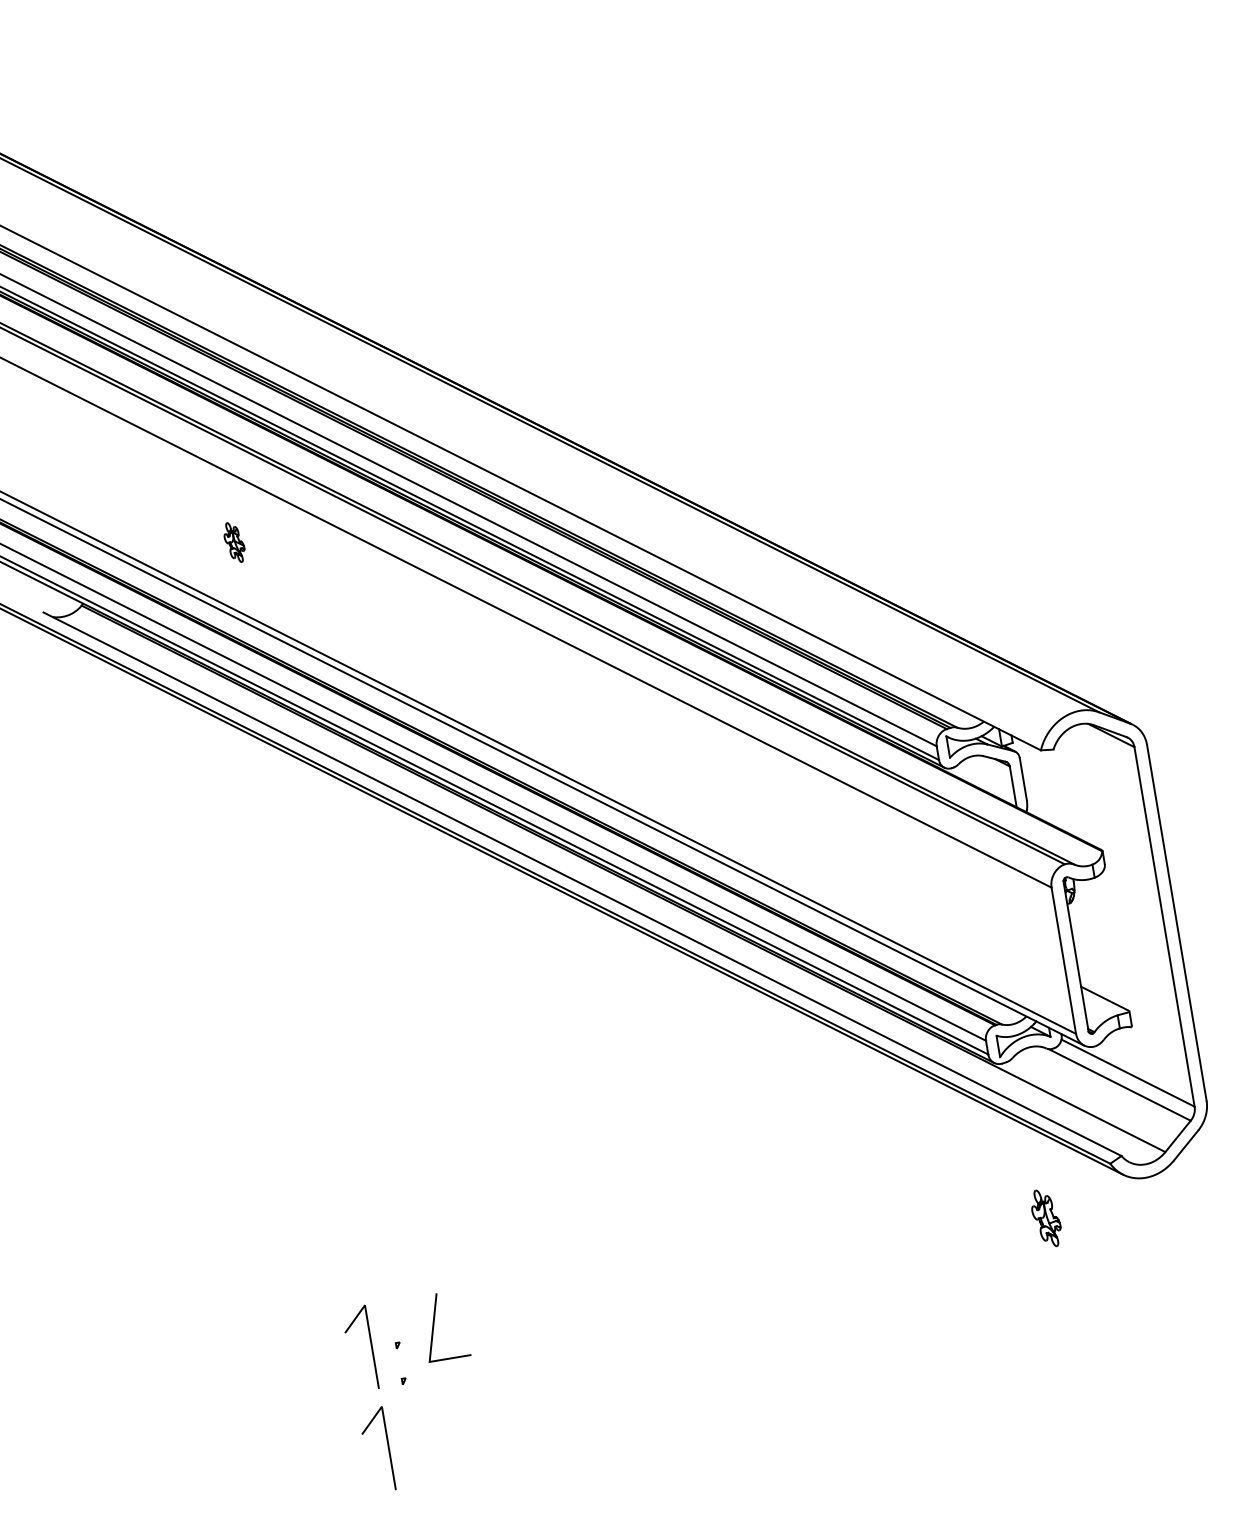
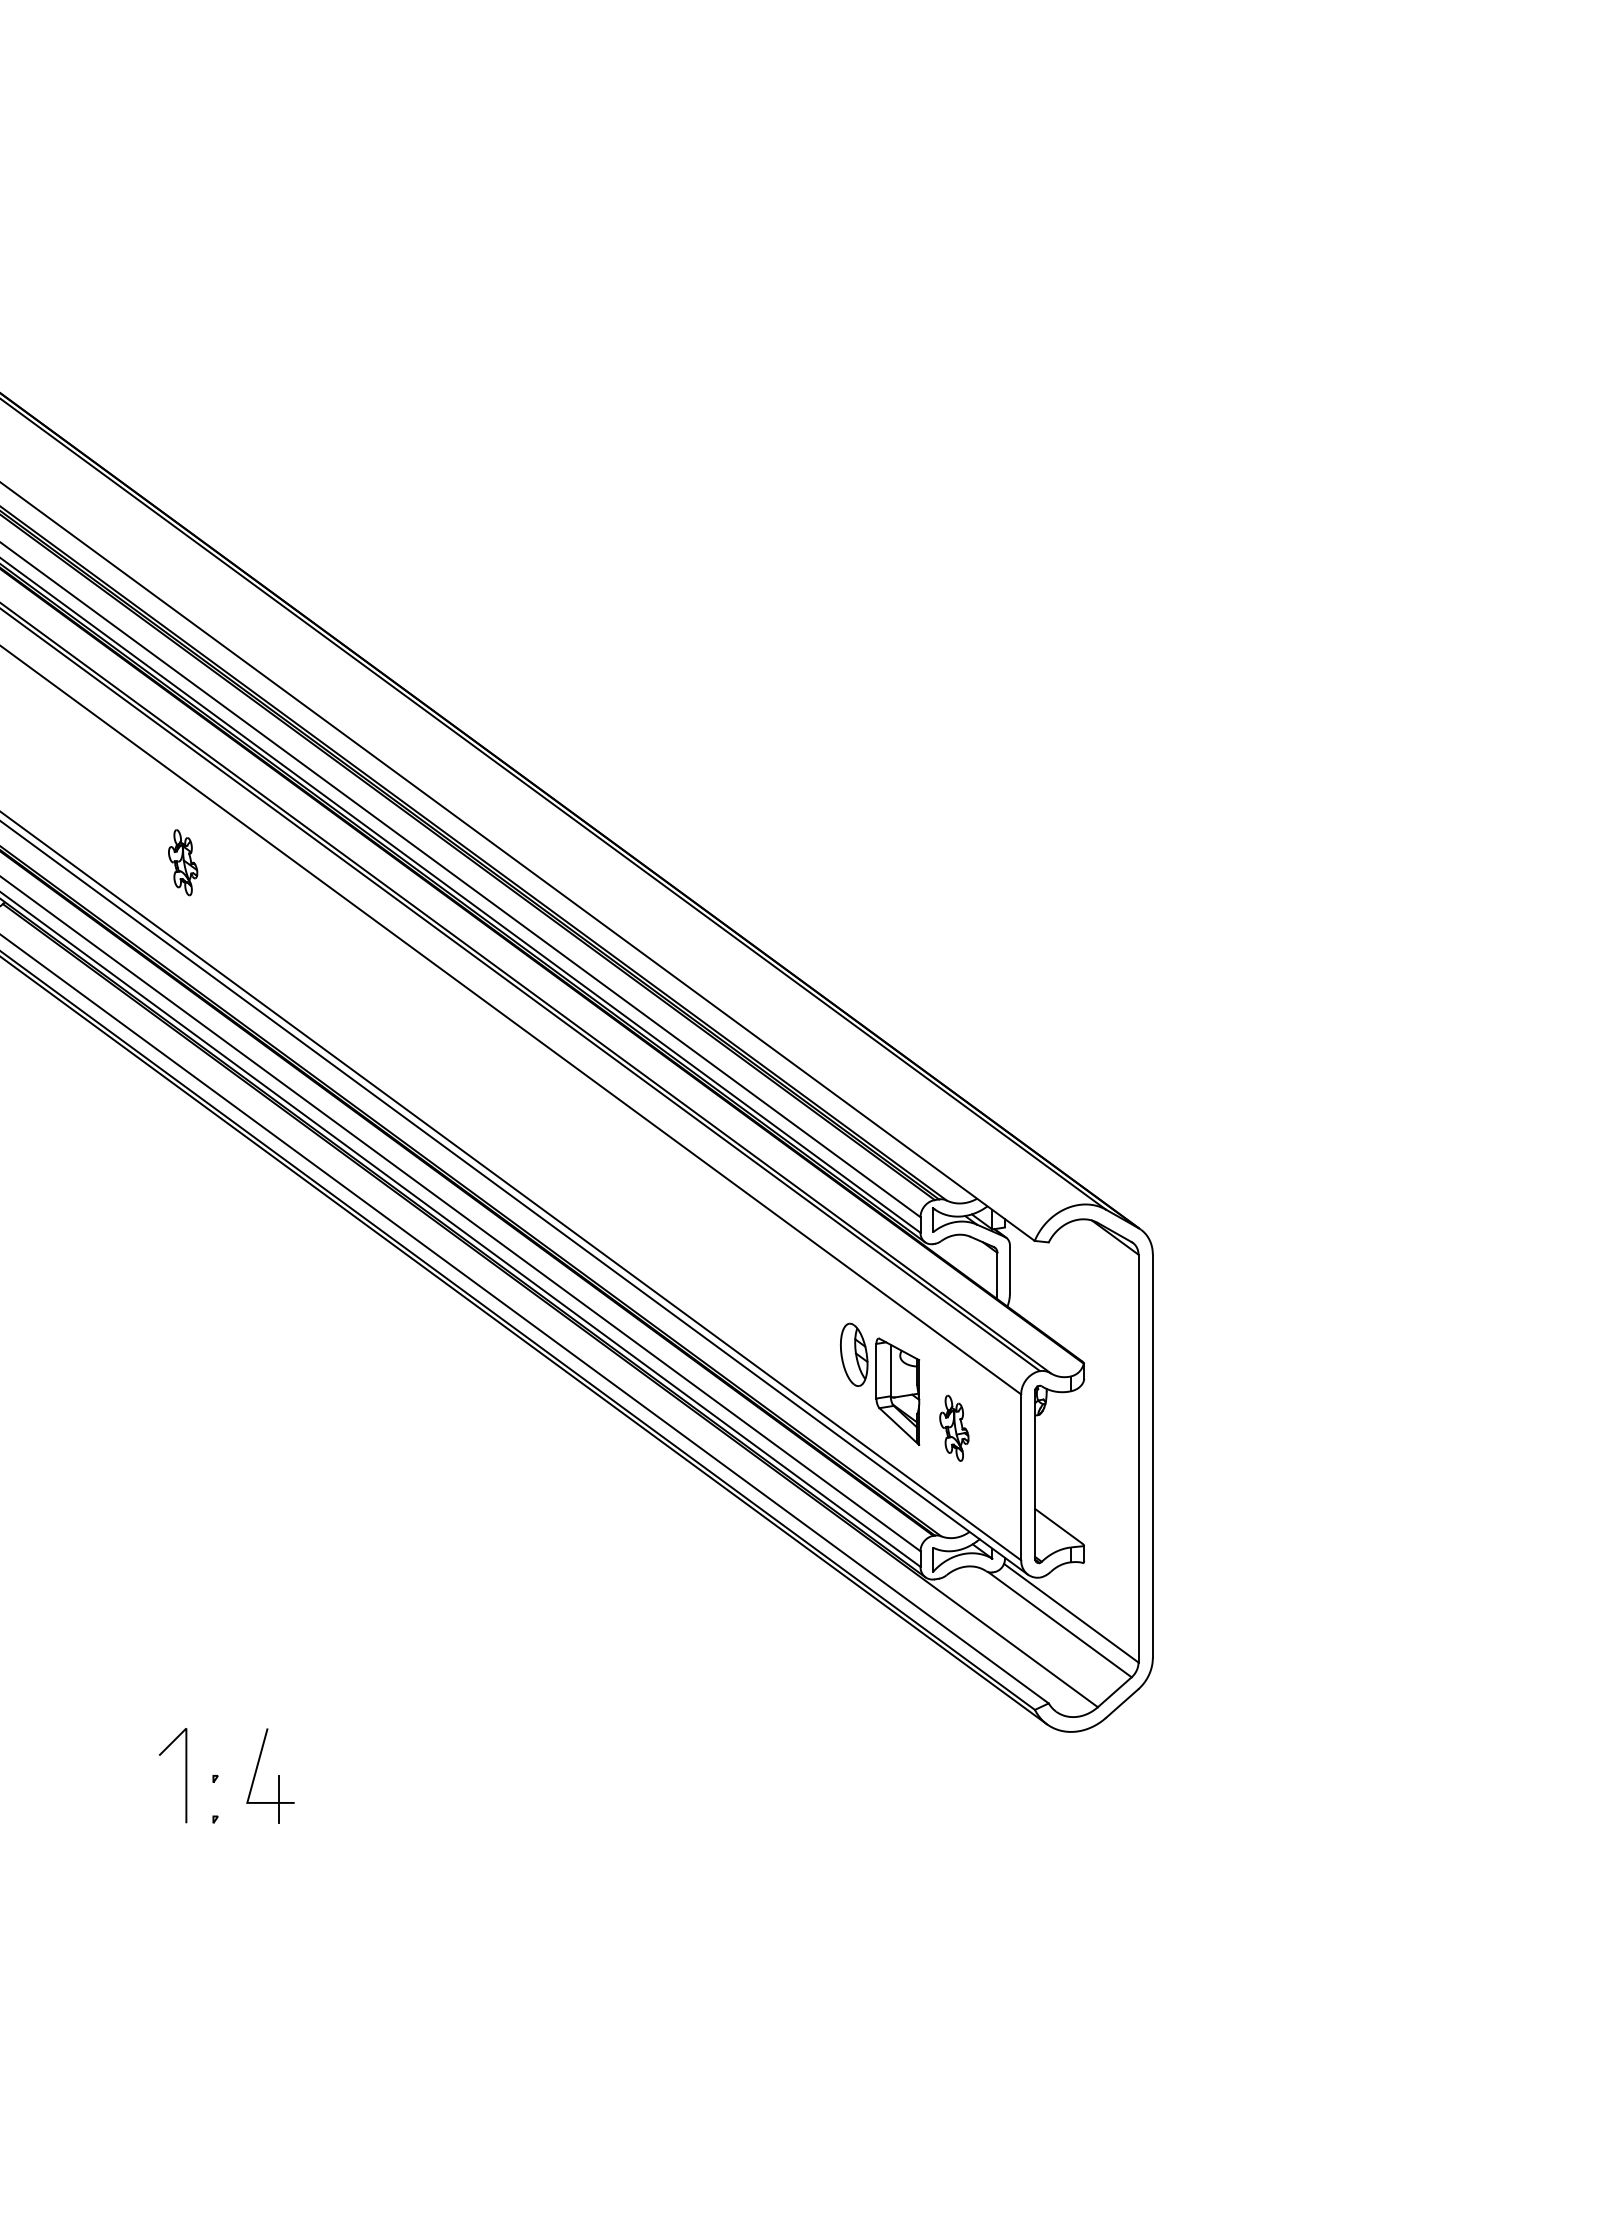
part: (234, 542) -> (183, 862), size x1.43
part: (925, 898) -> (880, 1383), added
part: (1046, 1217) -> (954, 1427), moved
line: (456, 1354) -> (278, 1799), added
line: (388, 1448) -> (185, 1890), removed

